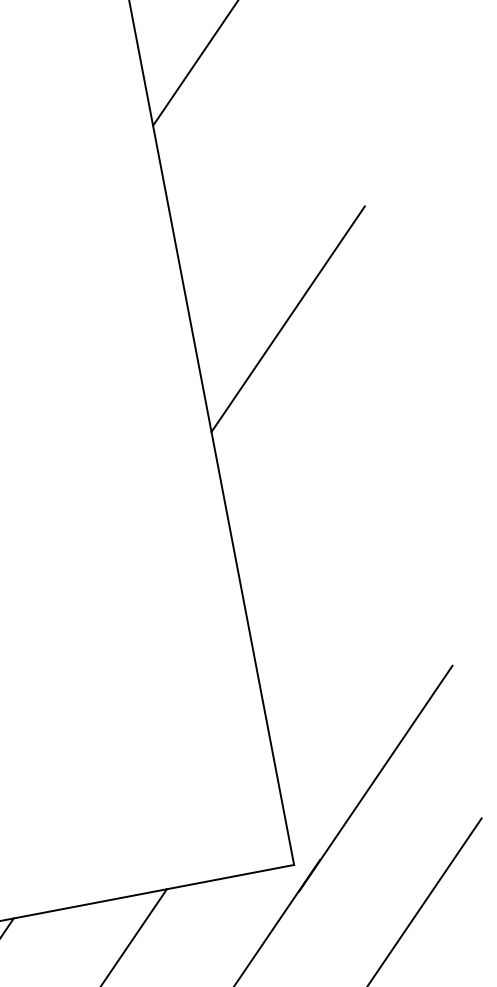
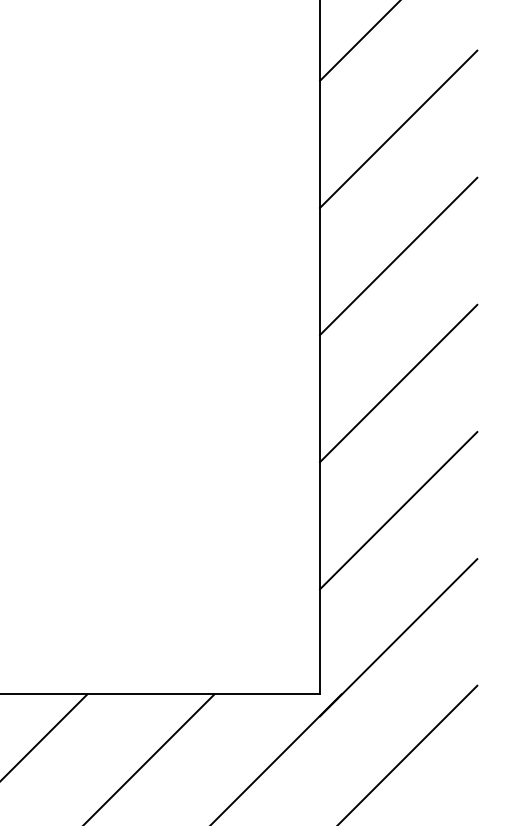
line: (258, 165) -> (398, 128), added
line: (317, 472) -> (398, 383), added
line: (346, 625) -> (398, 510), added

